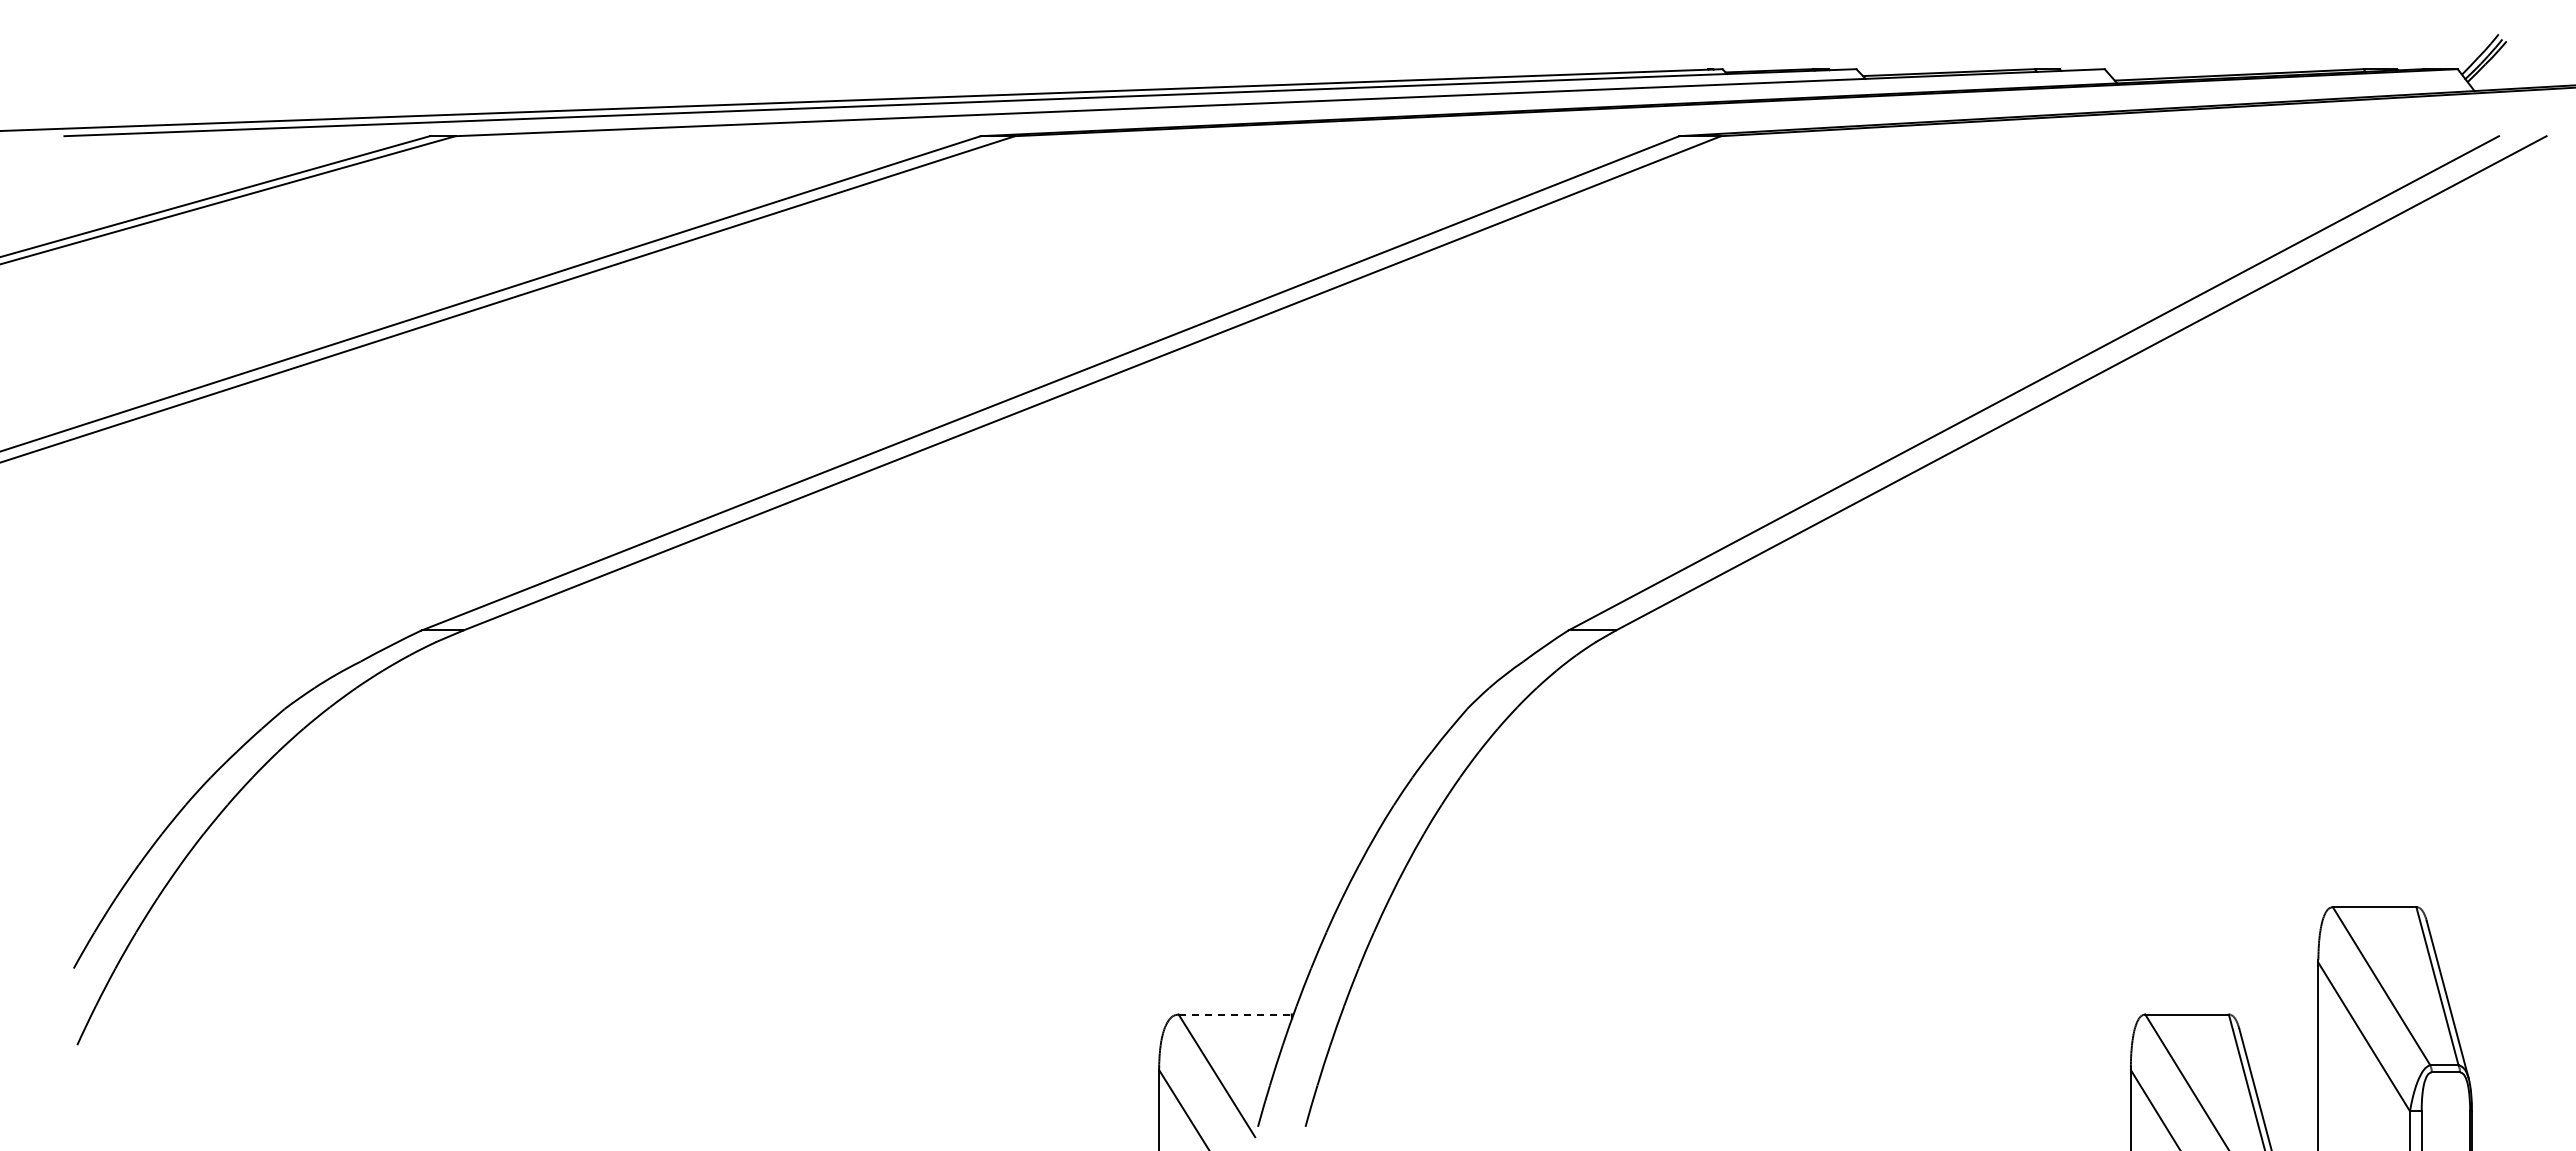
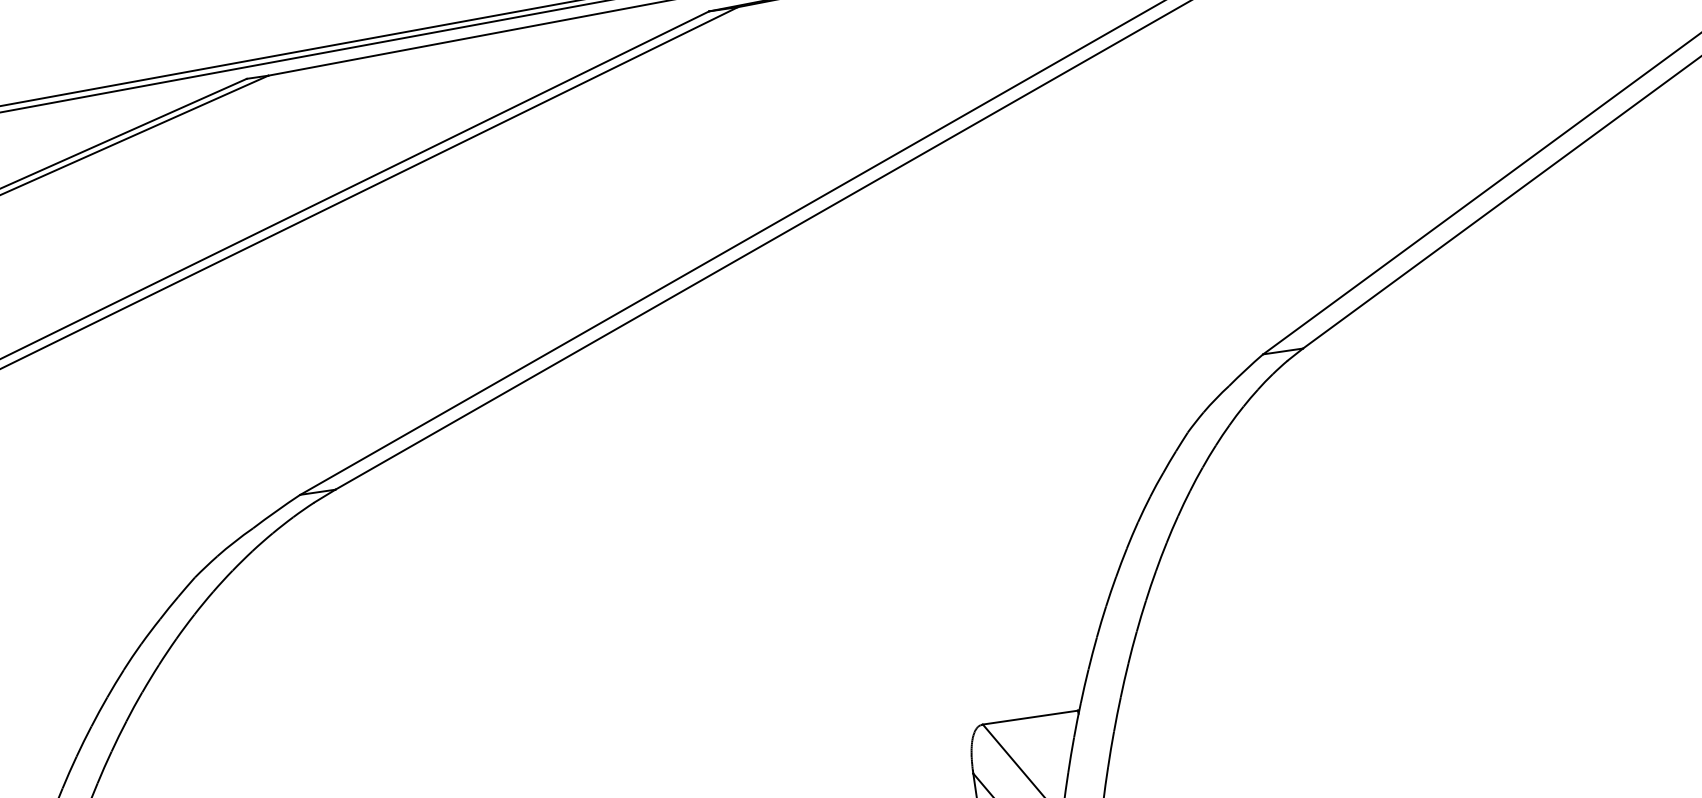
line: (1235, 1014) -> (1030, 717), dashed -> solid

